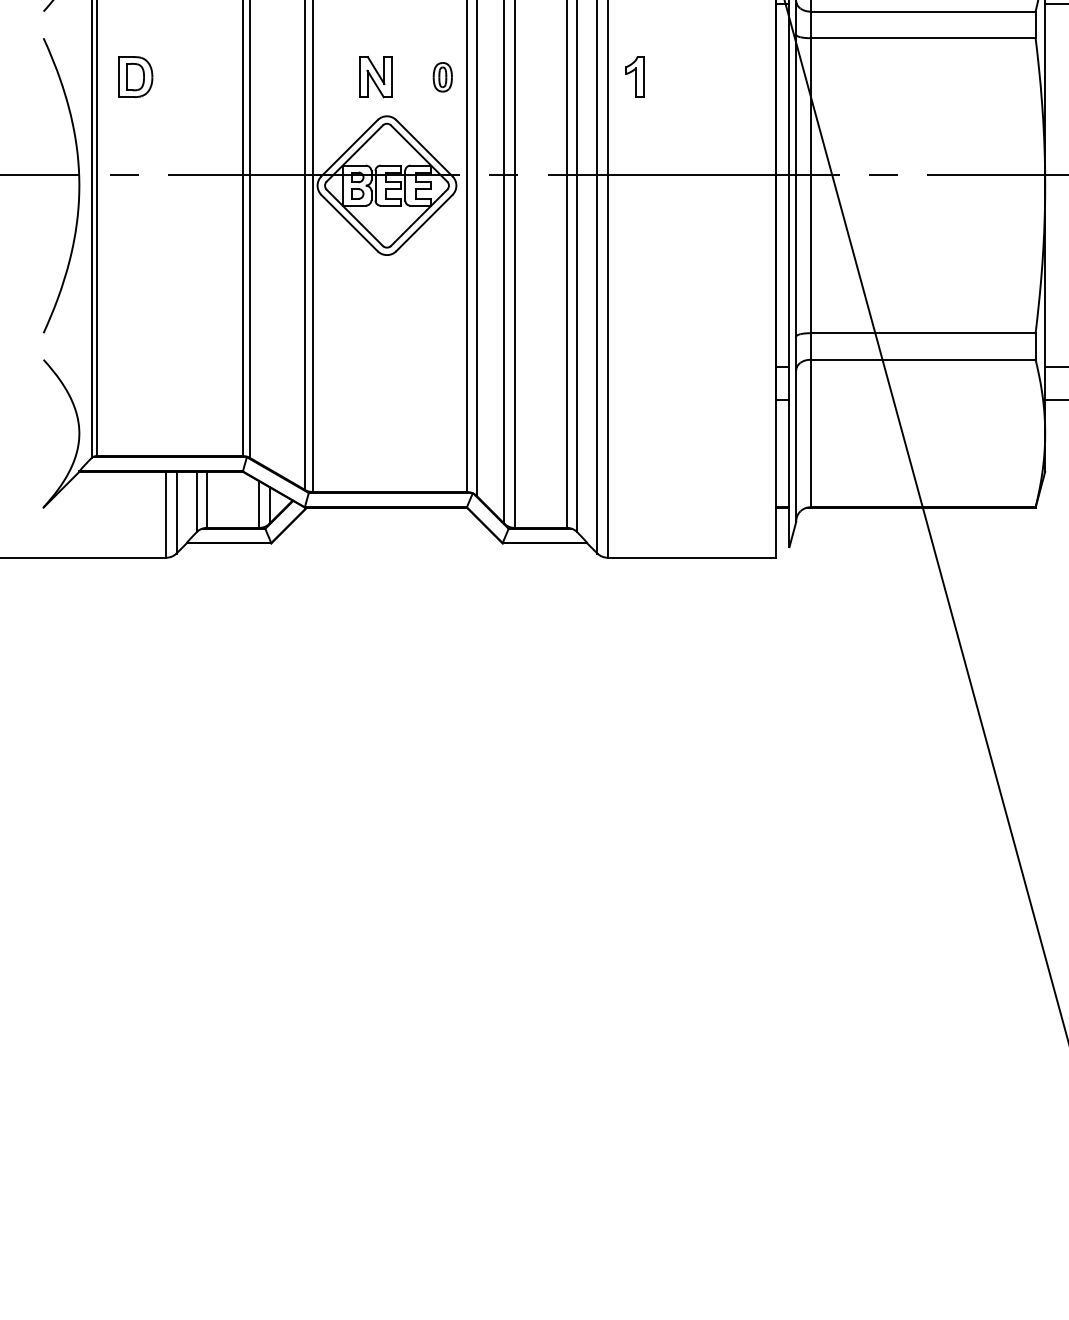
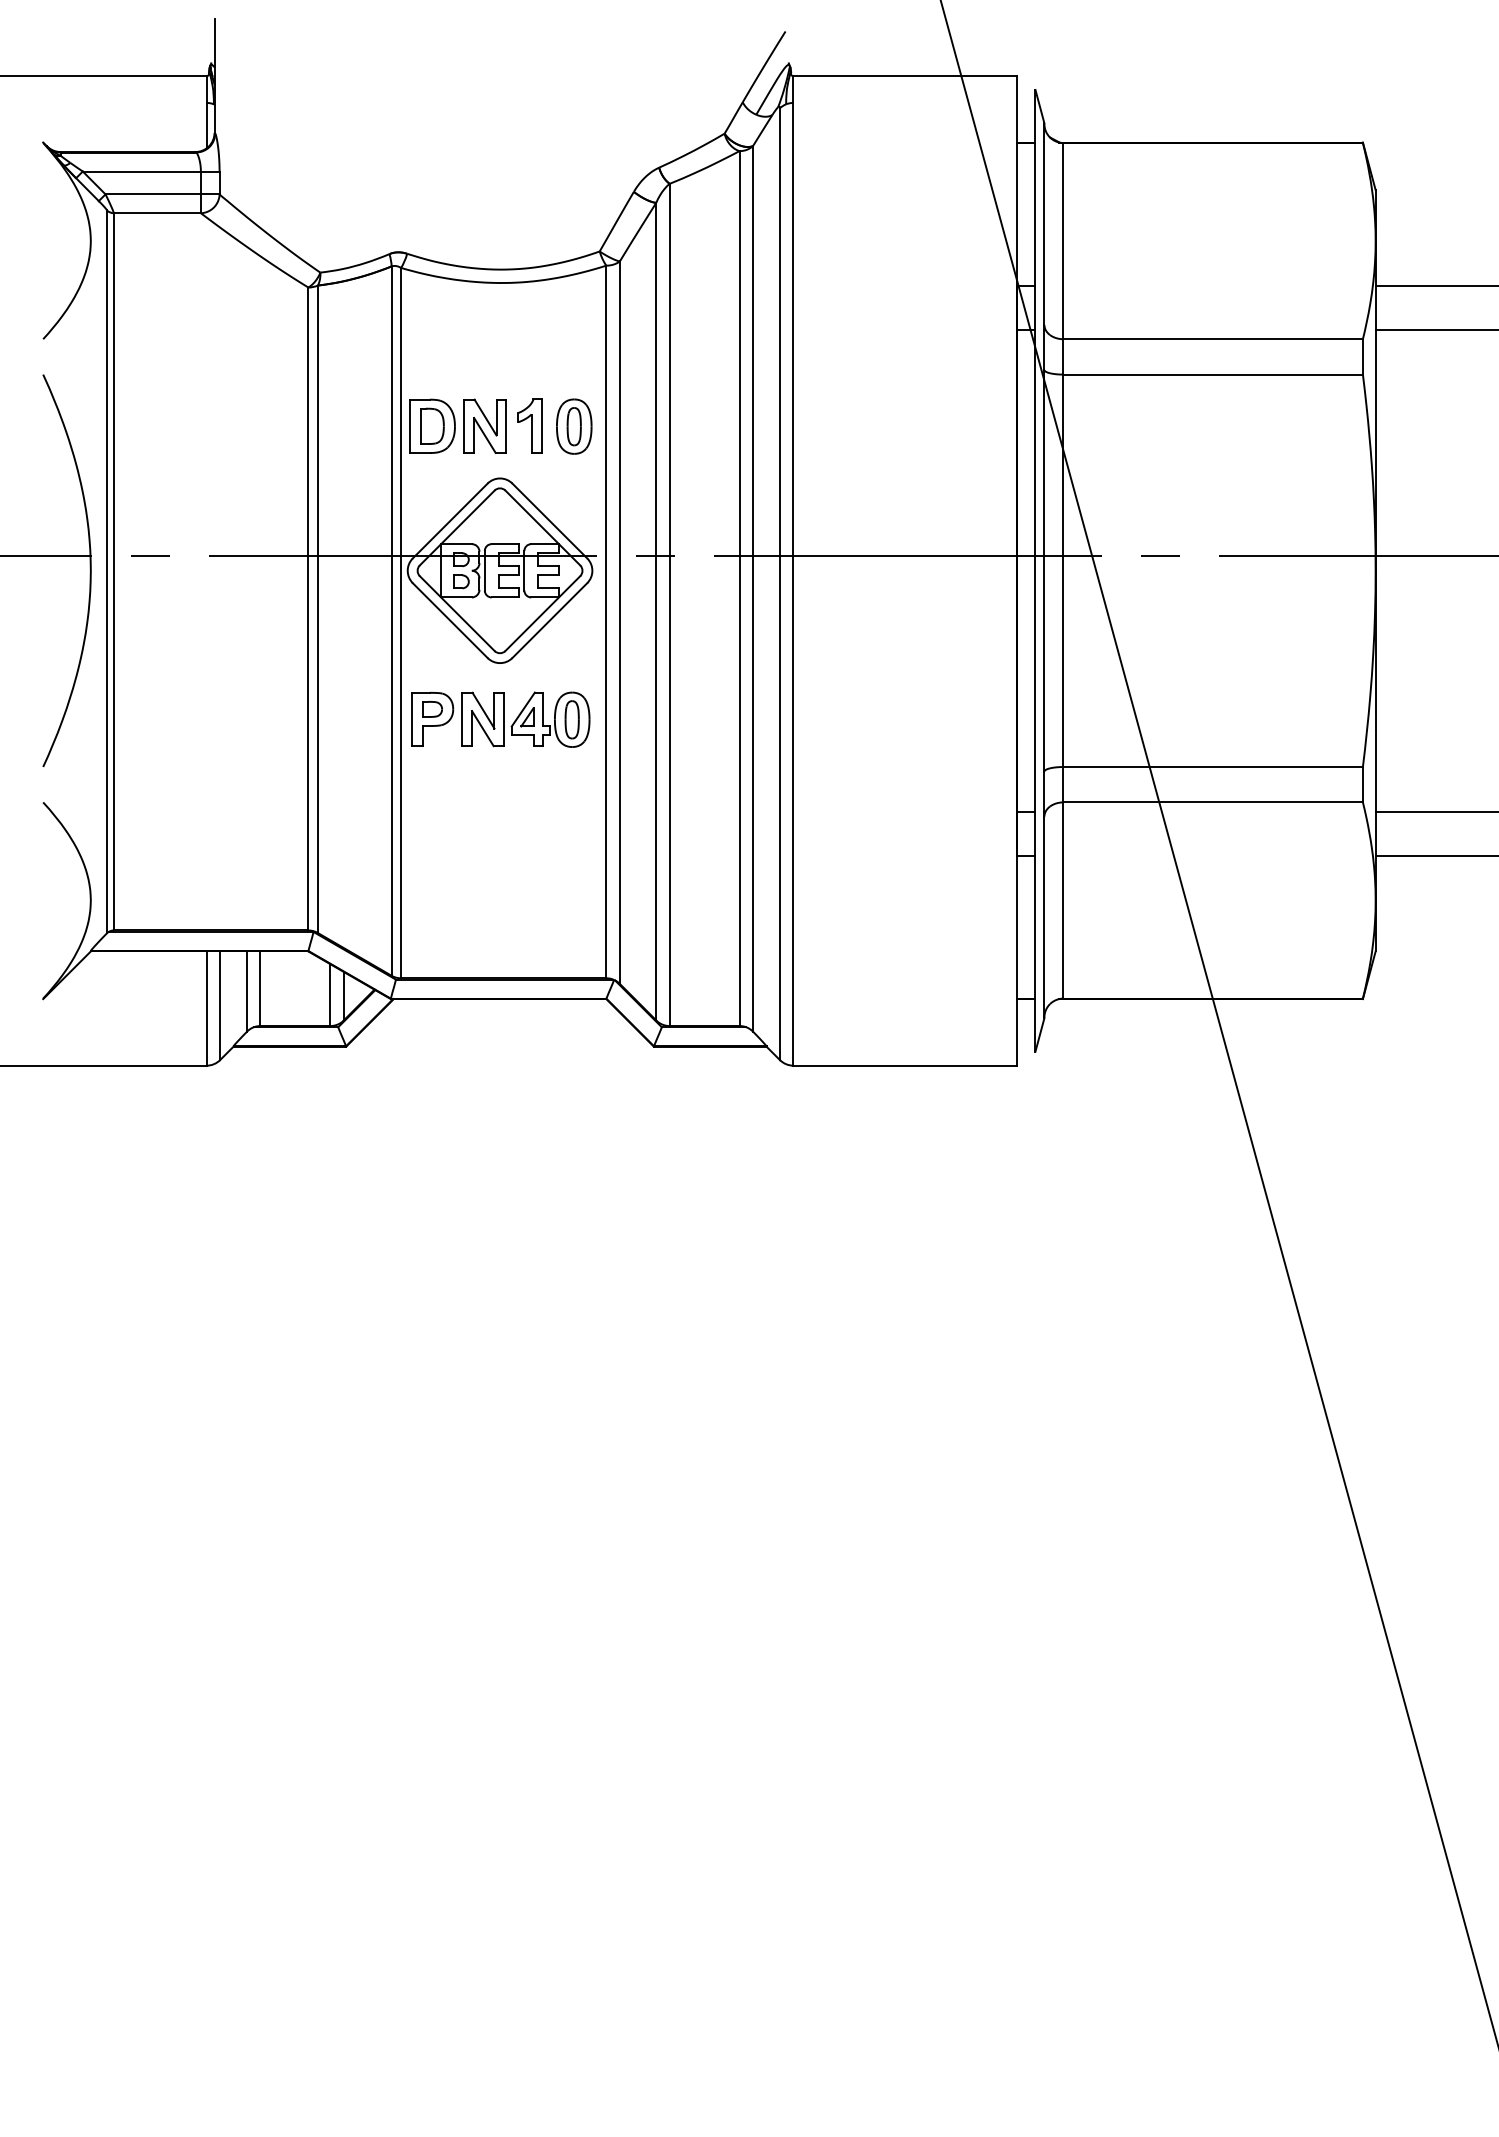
part: (135, 76) -> (432, 425), moved
part: (634, 76) -> (529, 425), moved
part: (442, 77) -> (574, 426), size x1.43
part: (387, 297) -> (500, 719), added

